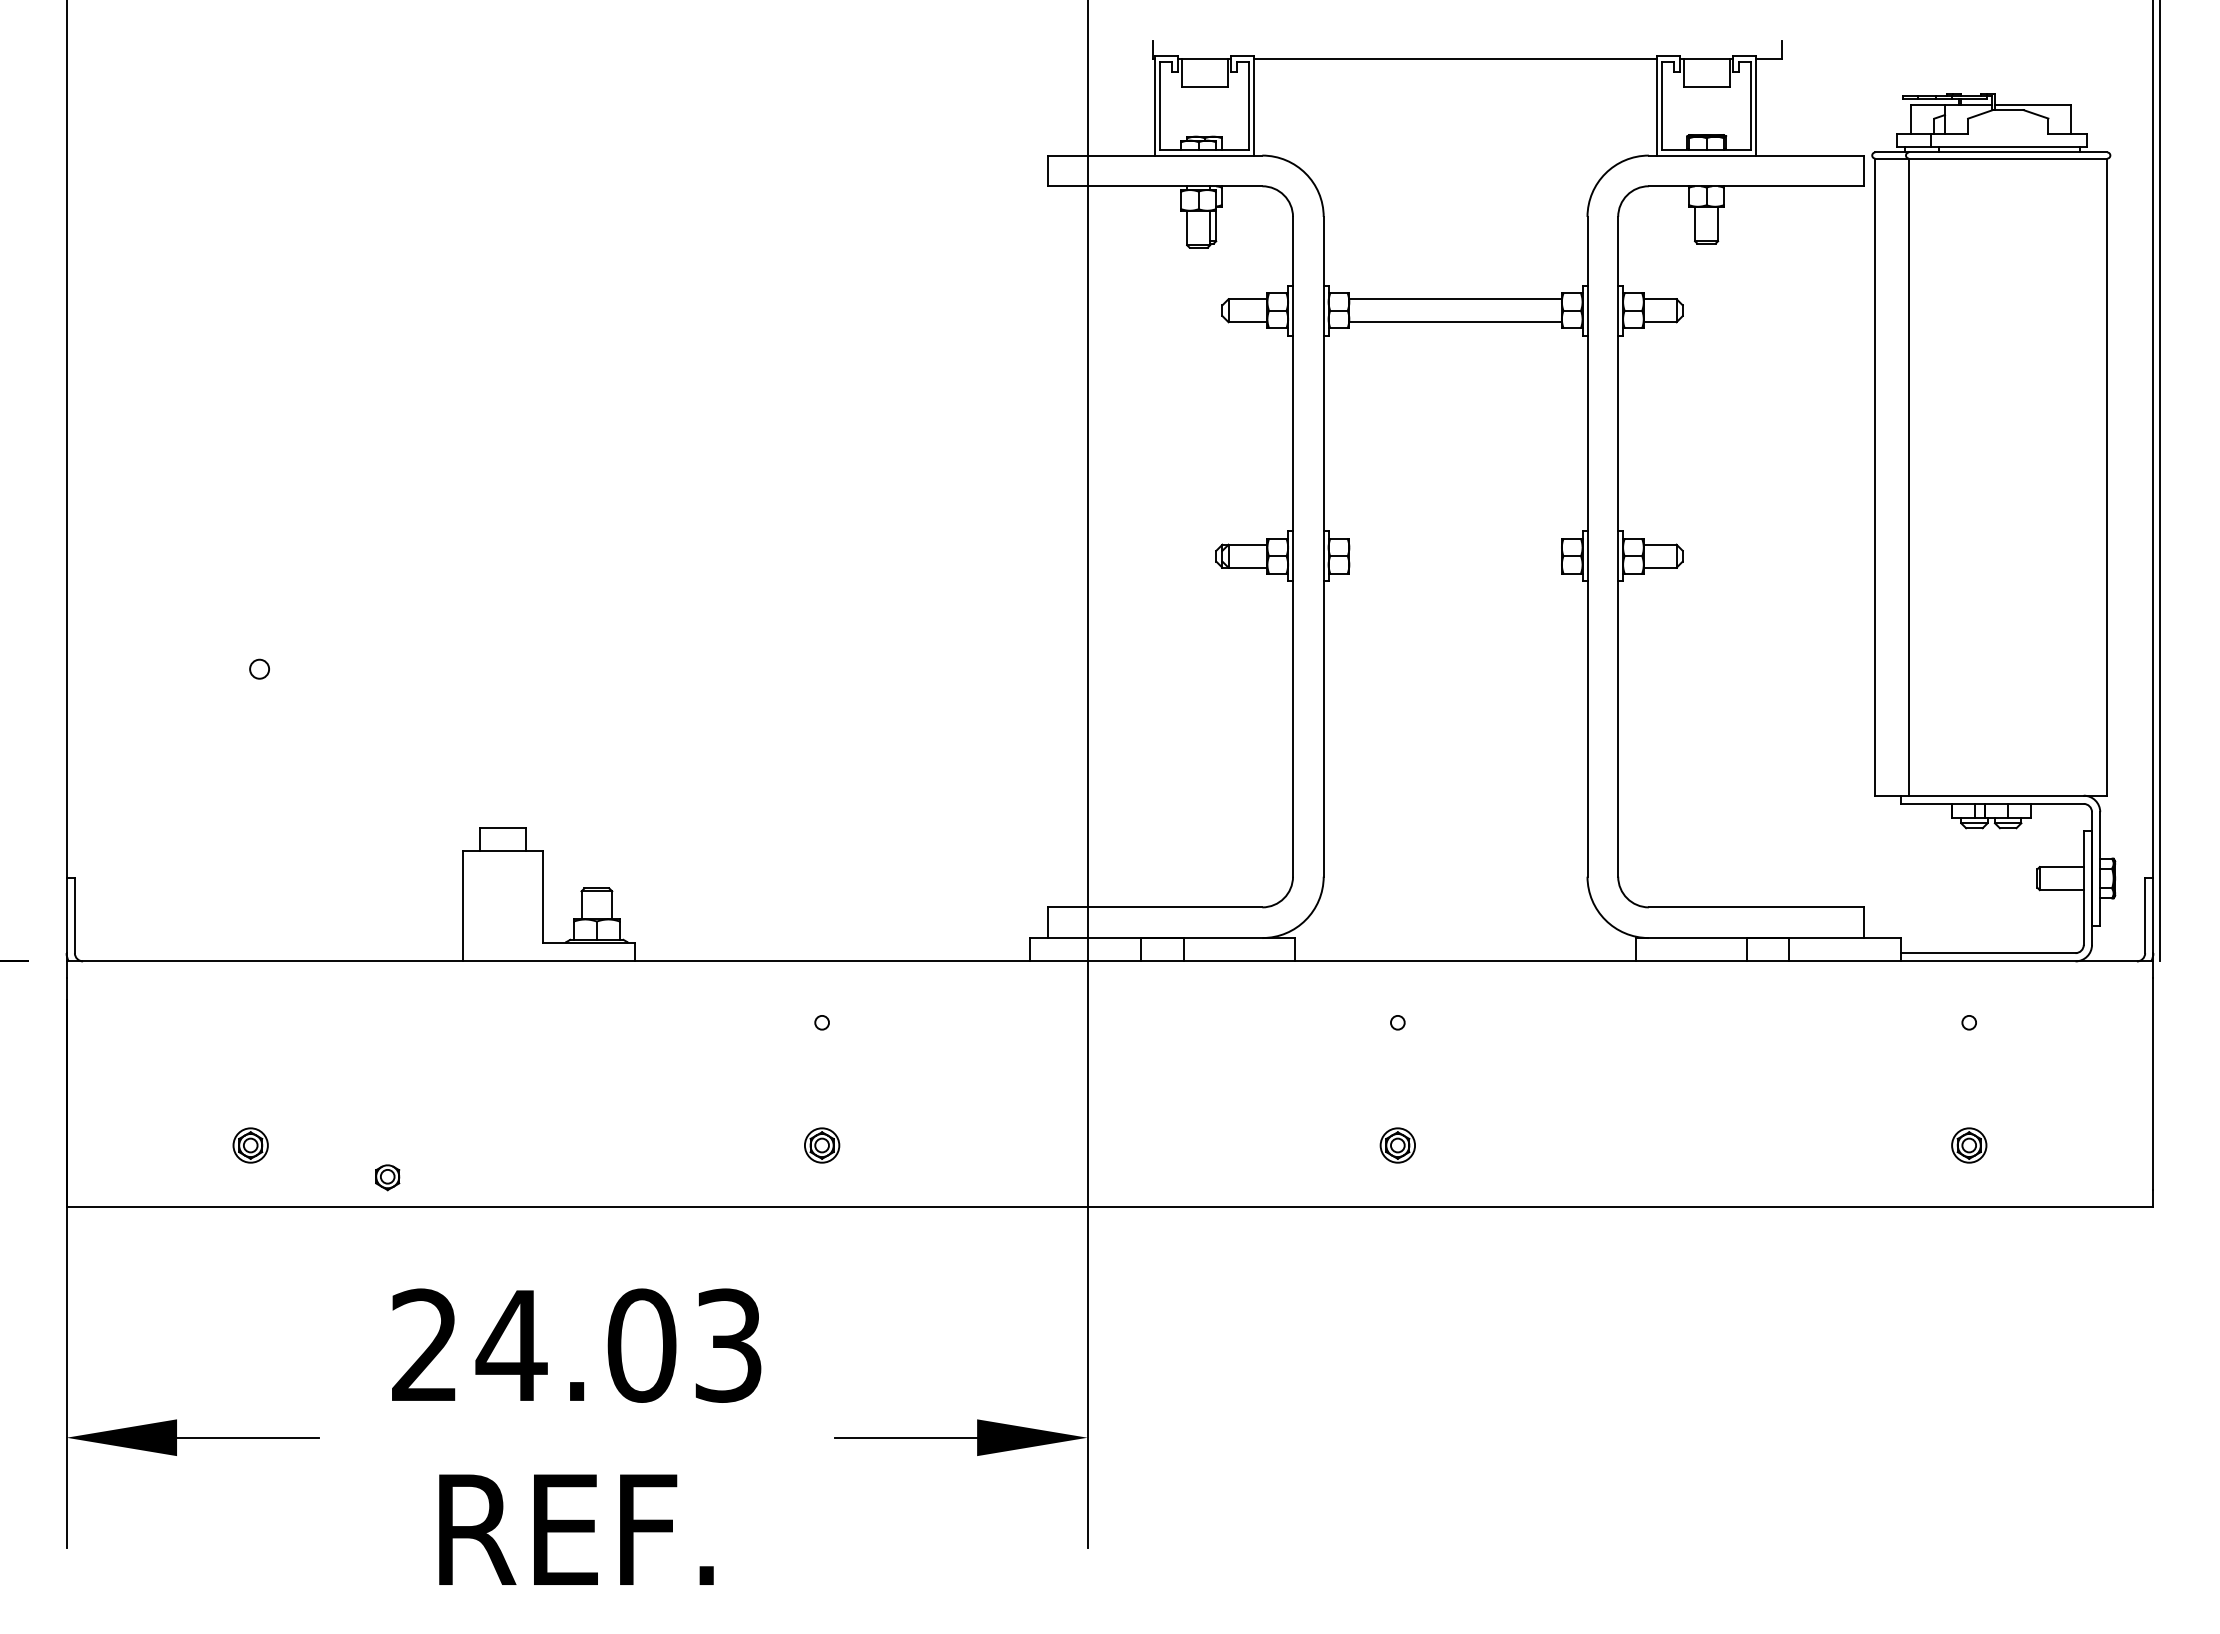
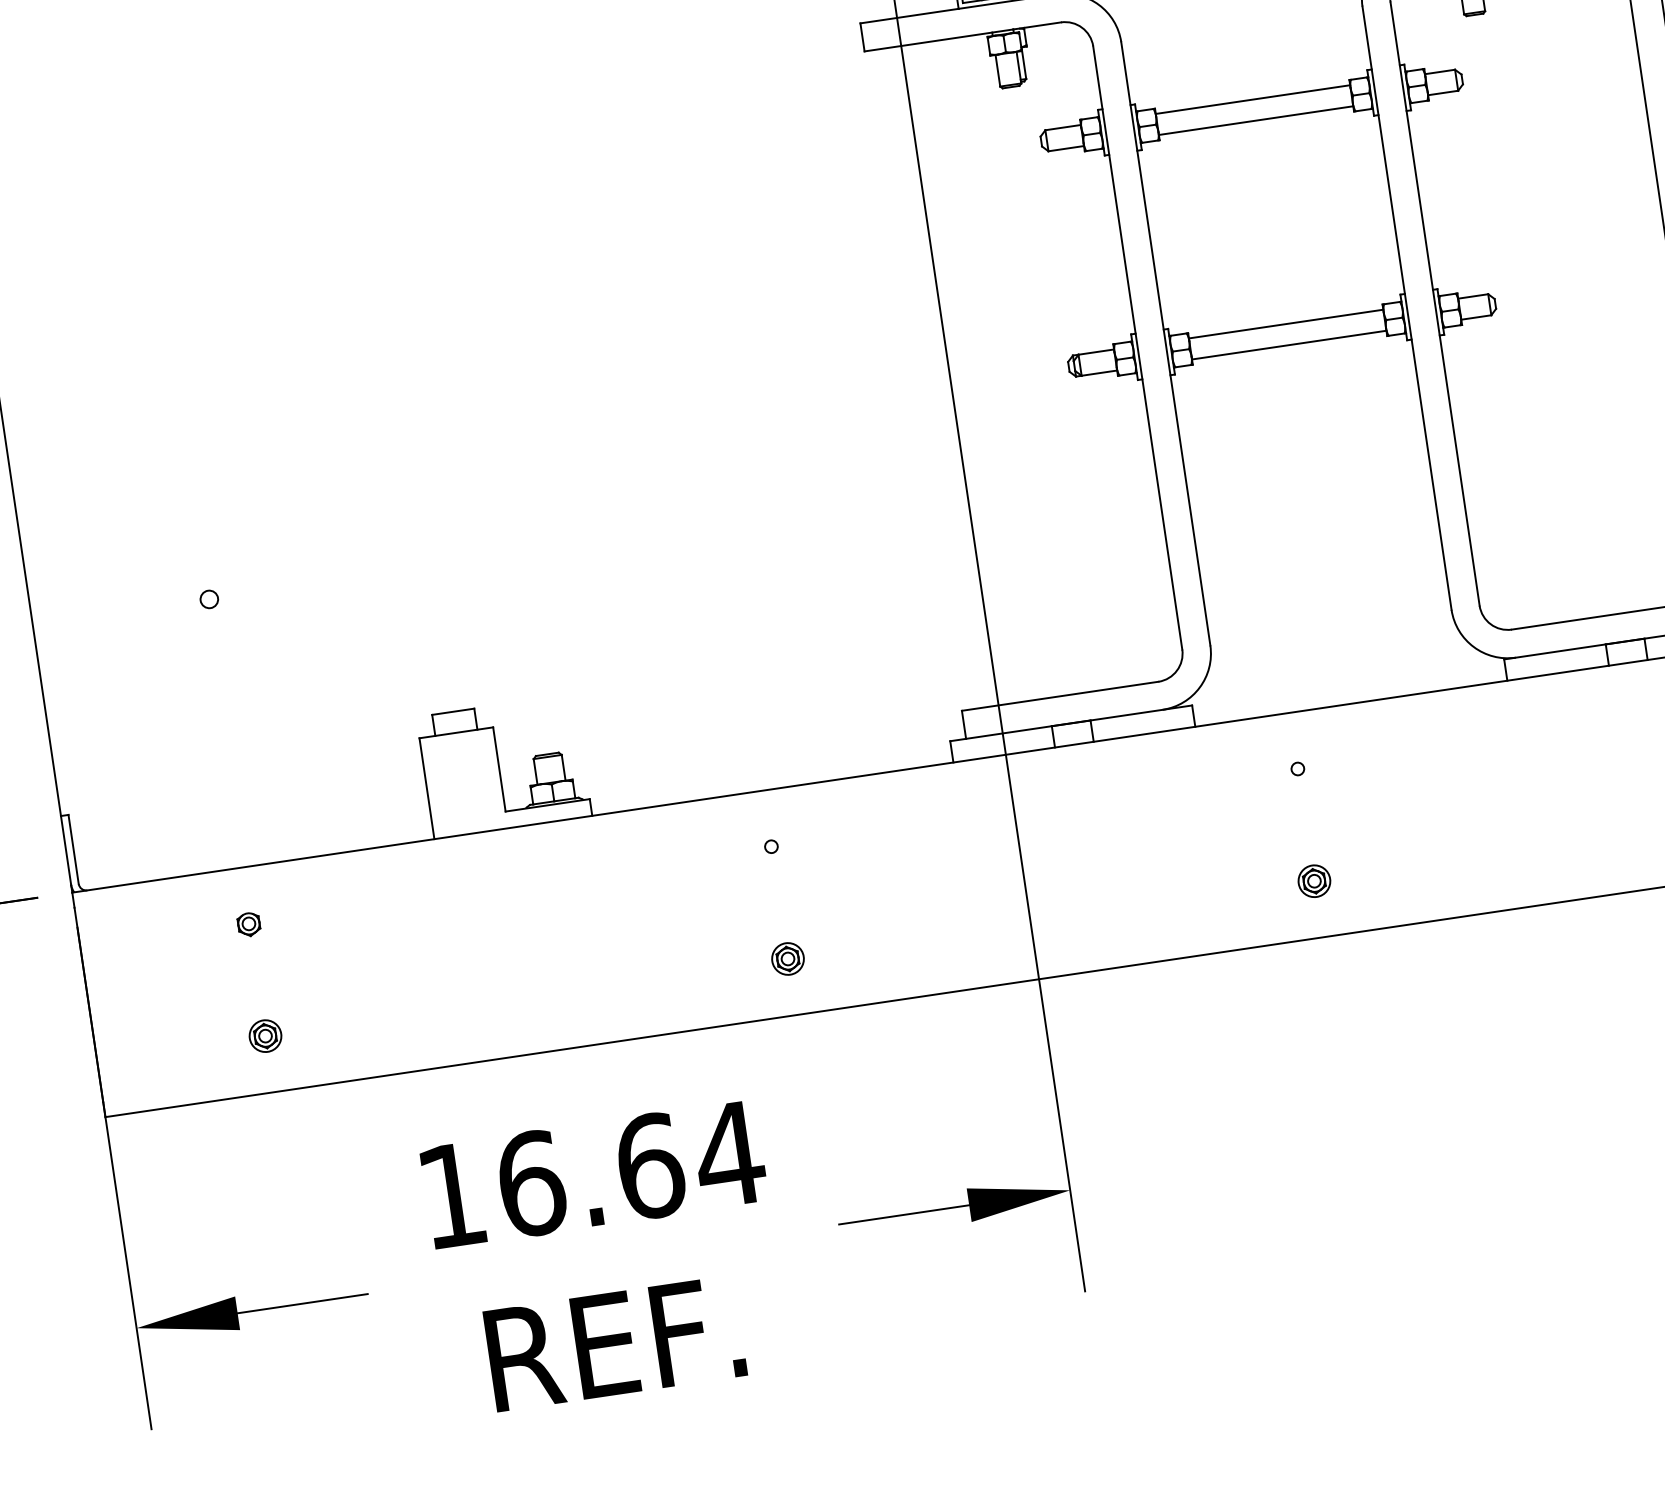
line: (1455, 544) -> (1286, 323), added
line: (1455, 567) -> (1289, 344), added
part: (387, 1177) -> (248, 924), moved
text: (578, 1345) -> (592, 1174), 24.03 -> 16.64

